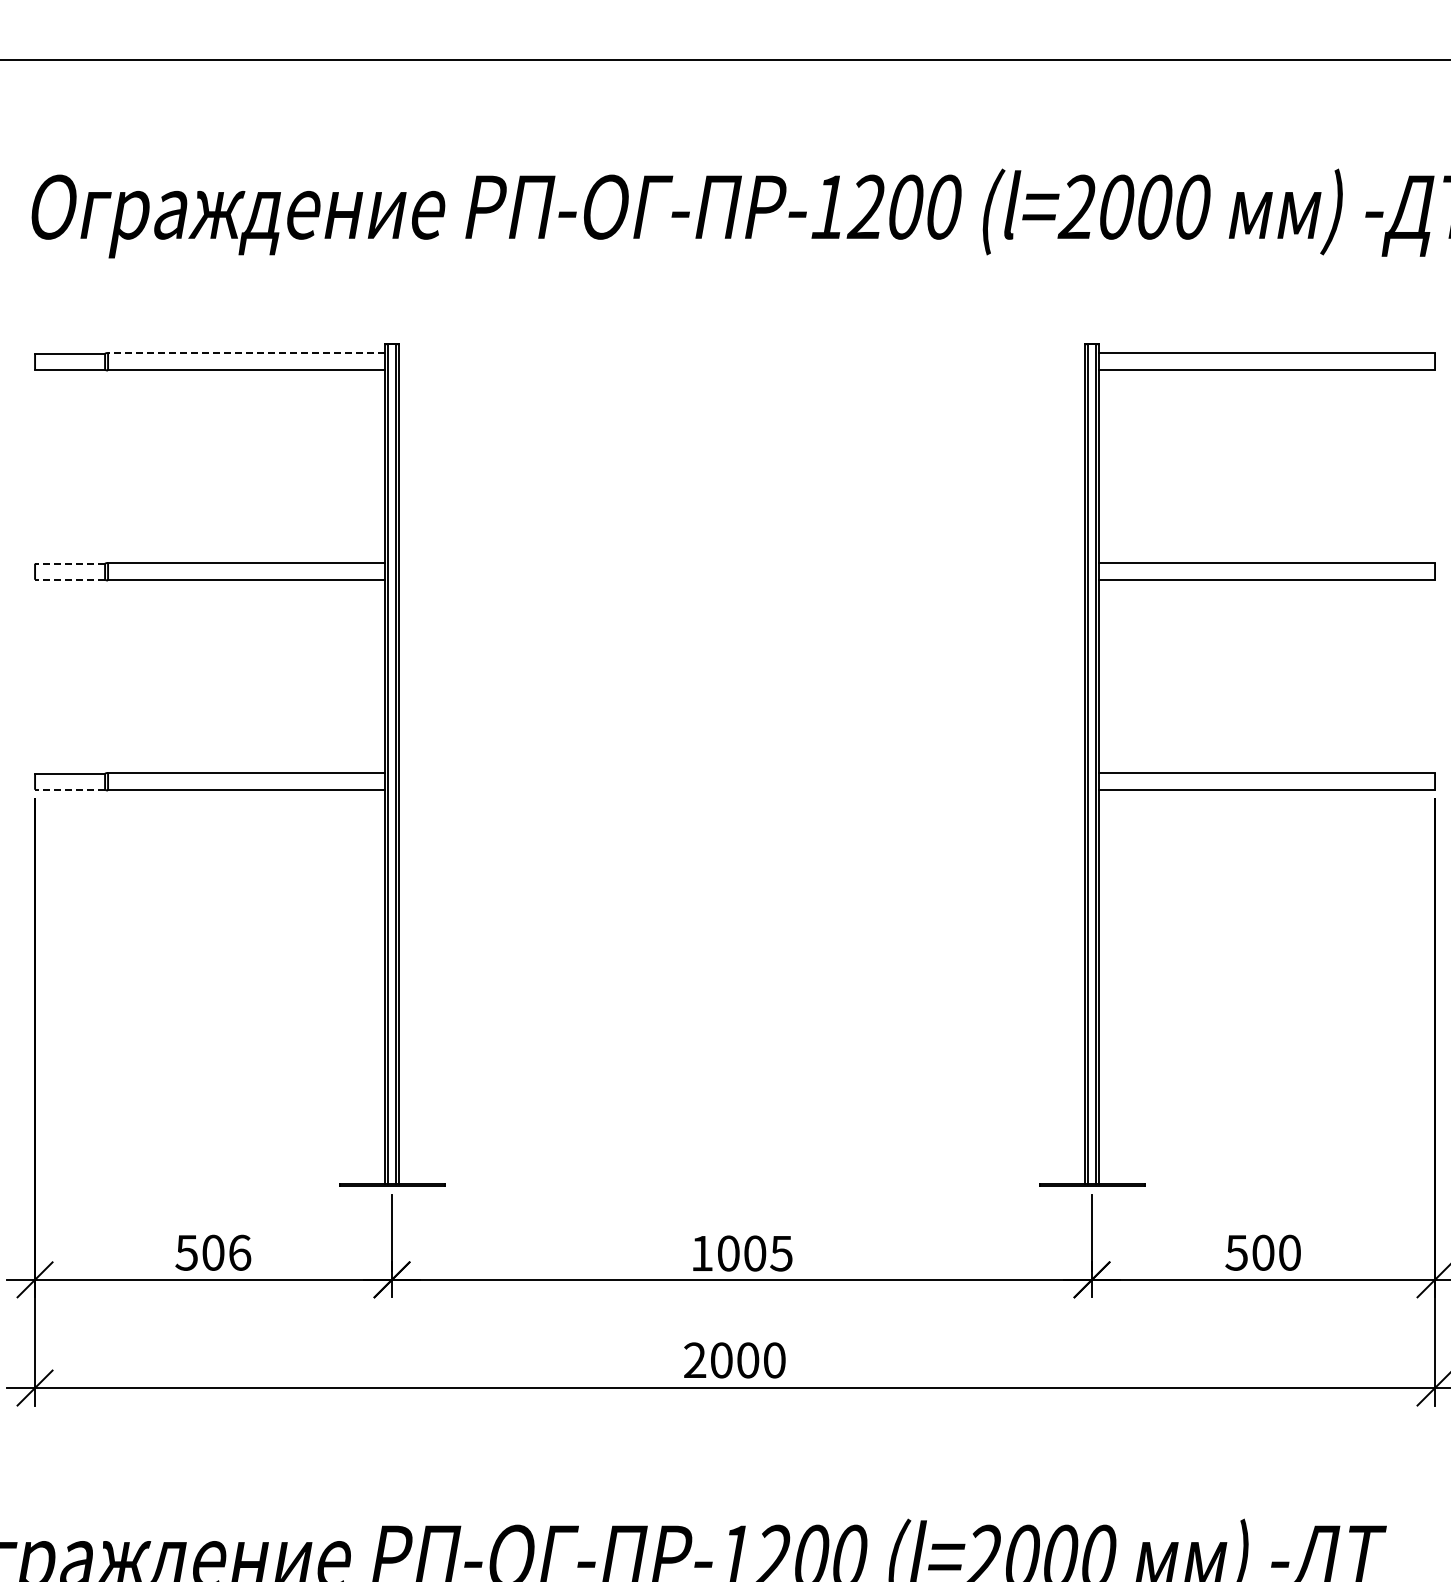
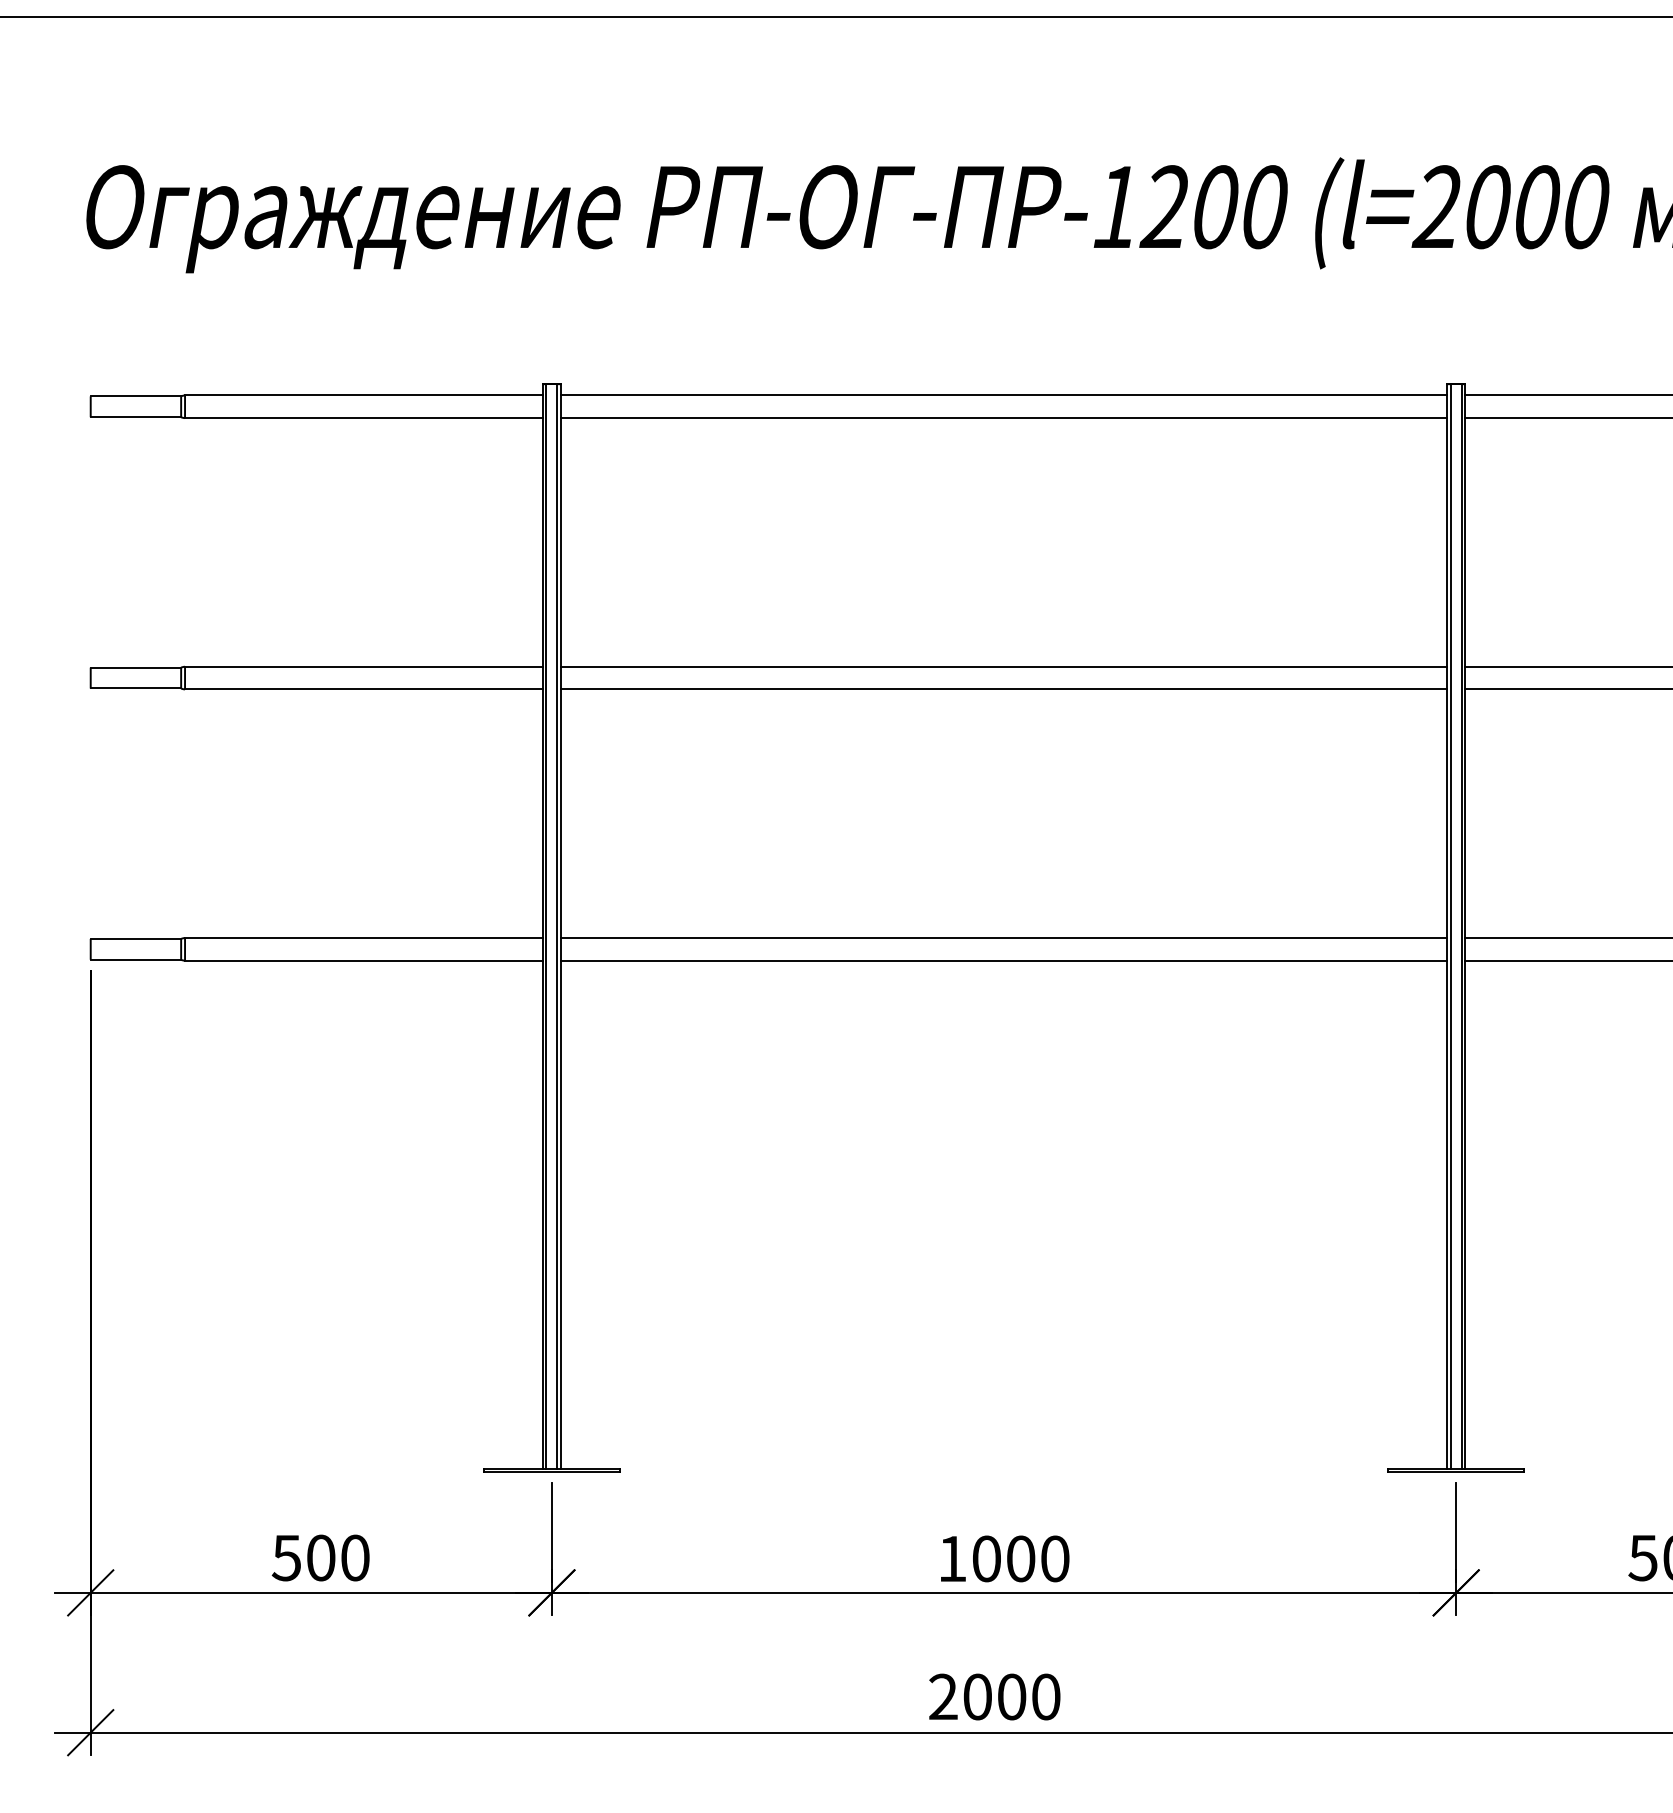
line: (246, 352) -> (363, 394), dashed -> solid
line: (742, 352) -> (1004, 394), added
line: (742, 370) -> (1004, 418), added
line: (742, 562) -> (1004, 666), added
line: (70, 563) -> (136, 667), dashed -> solid
line: (70, 579) -> (136, 688), dashed -> solid
line: (742, 580) -> (1004, 689), added
line: (742, 772) -> (1004, 937), added
line: (70, 789) -> (136, 959), dashed -> solid
line: (742, 790) -> (1004, 960), added
text: (240, 1252) -> (356, 1557), 506 -> 500
text: (781, 1253) -> (1055, 1558), 1005 -> 1000

